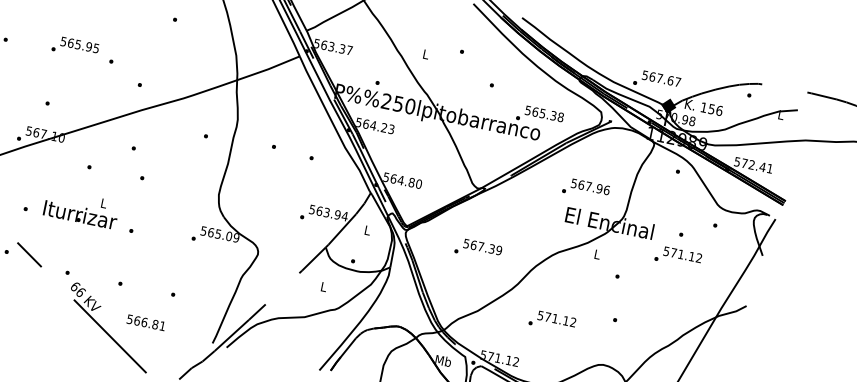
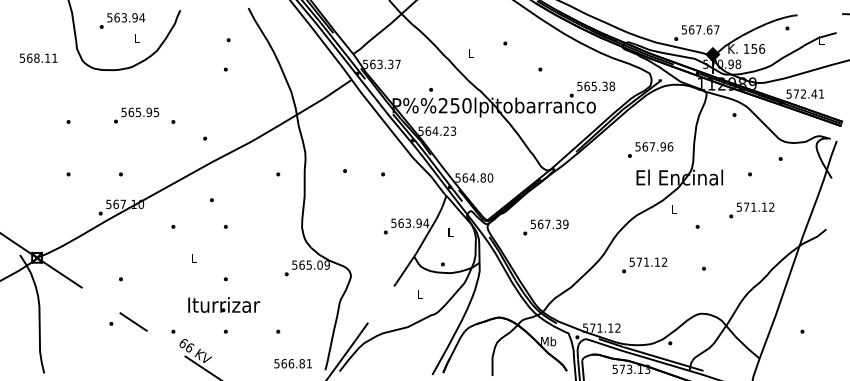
text: (80, 214) -> (224, 304), moved
text: (478, 249) -> (545, 227), moved
text: (678, 257) -> (751, 210), moved
text: (552, 321) -> (644, 265), moved
text: (145, 322) -> (292, 363), moved

